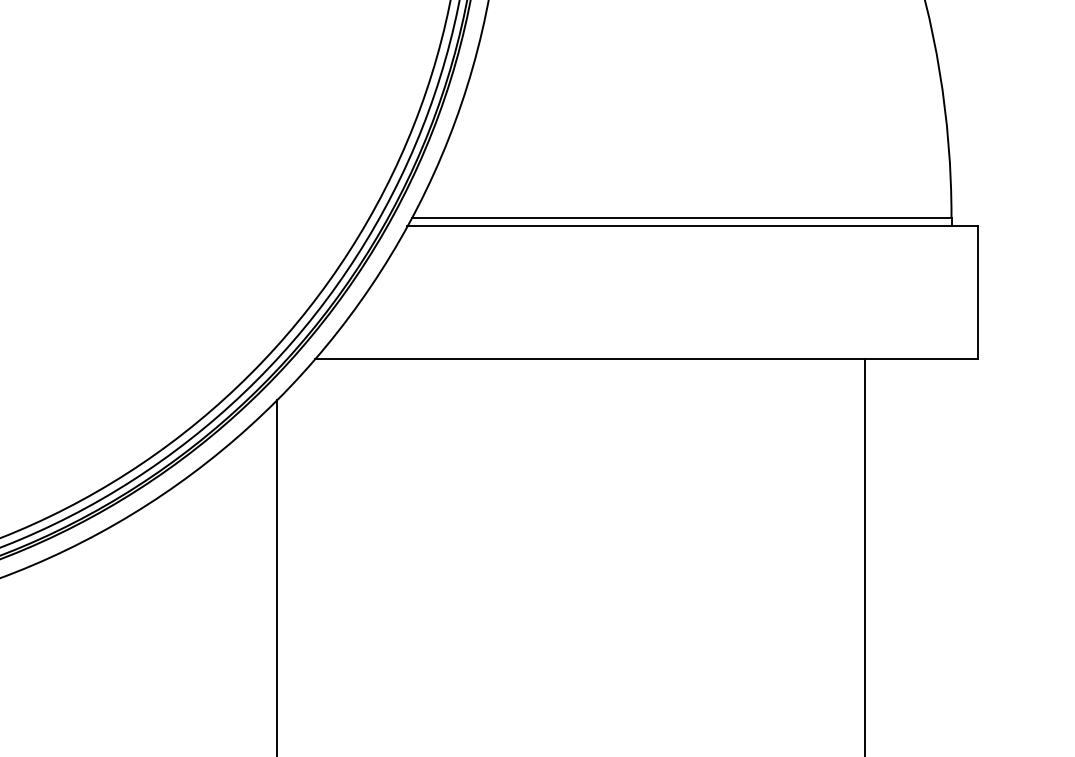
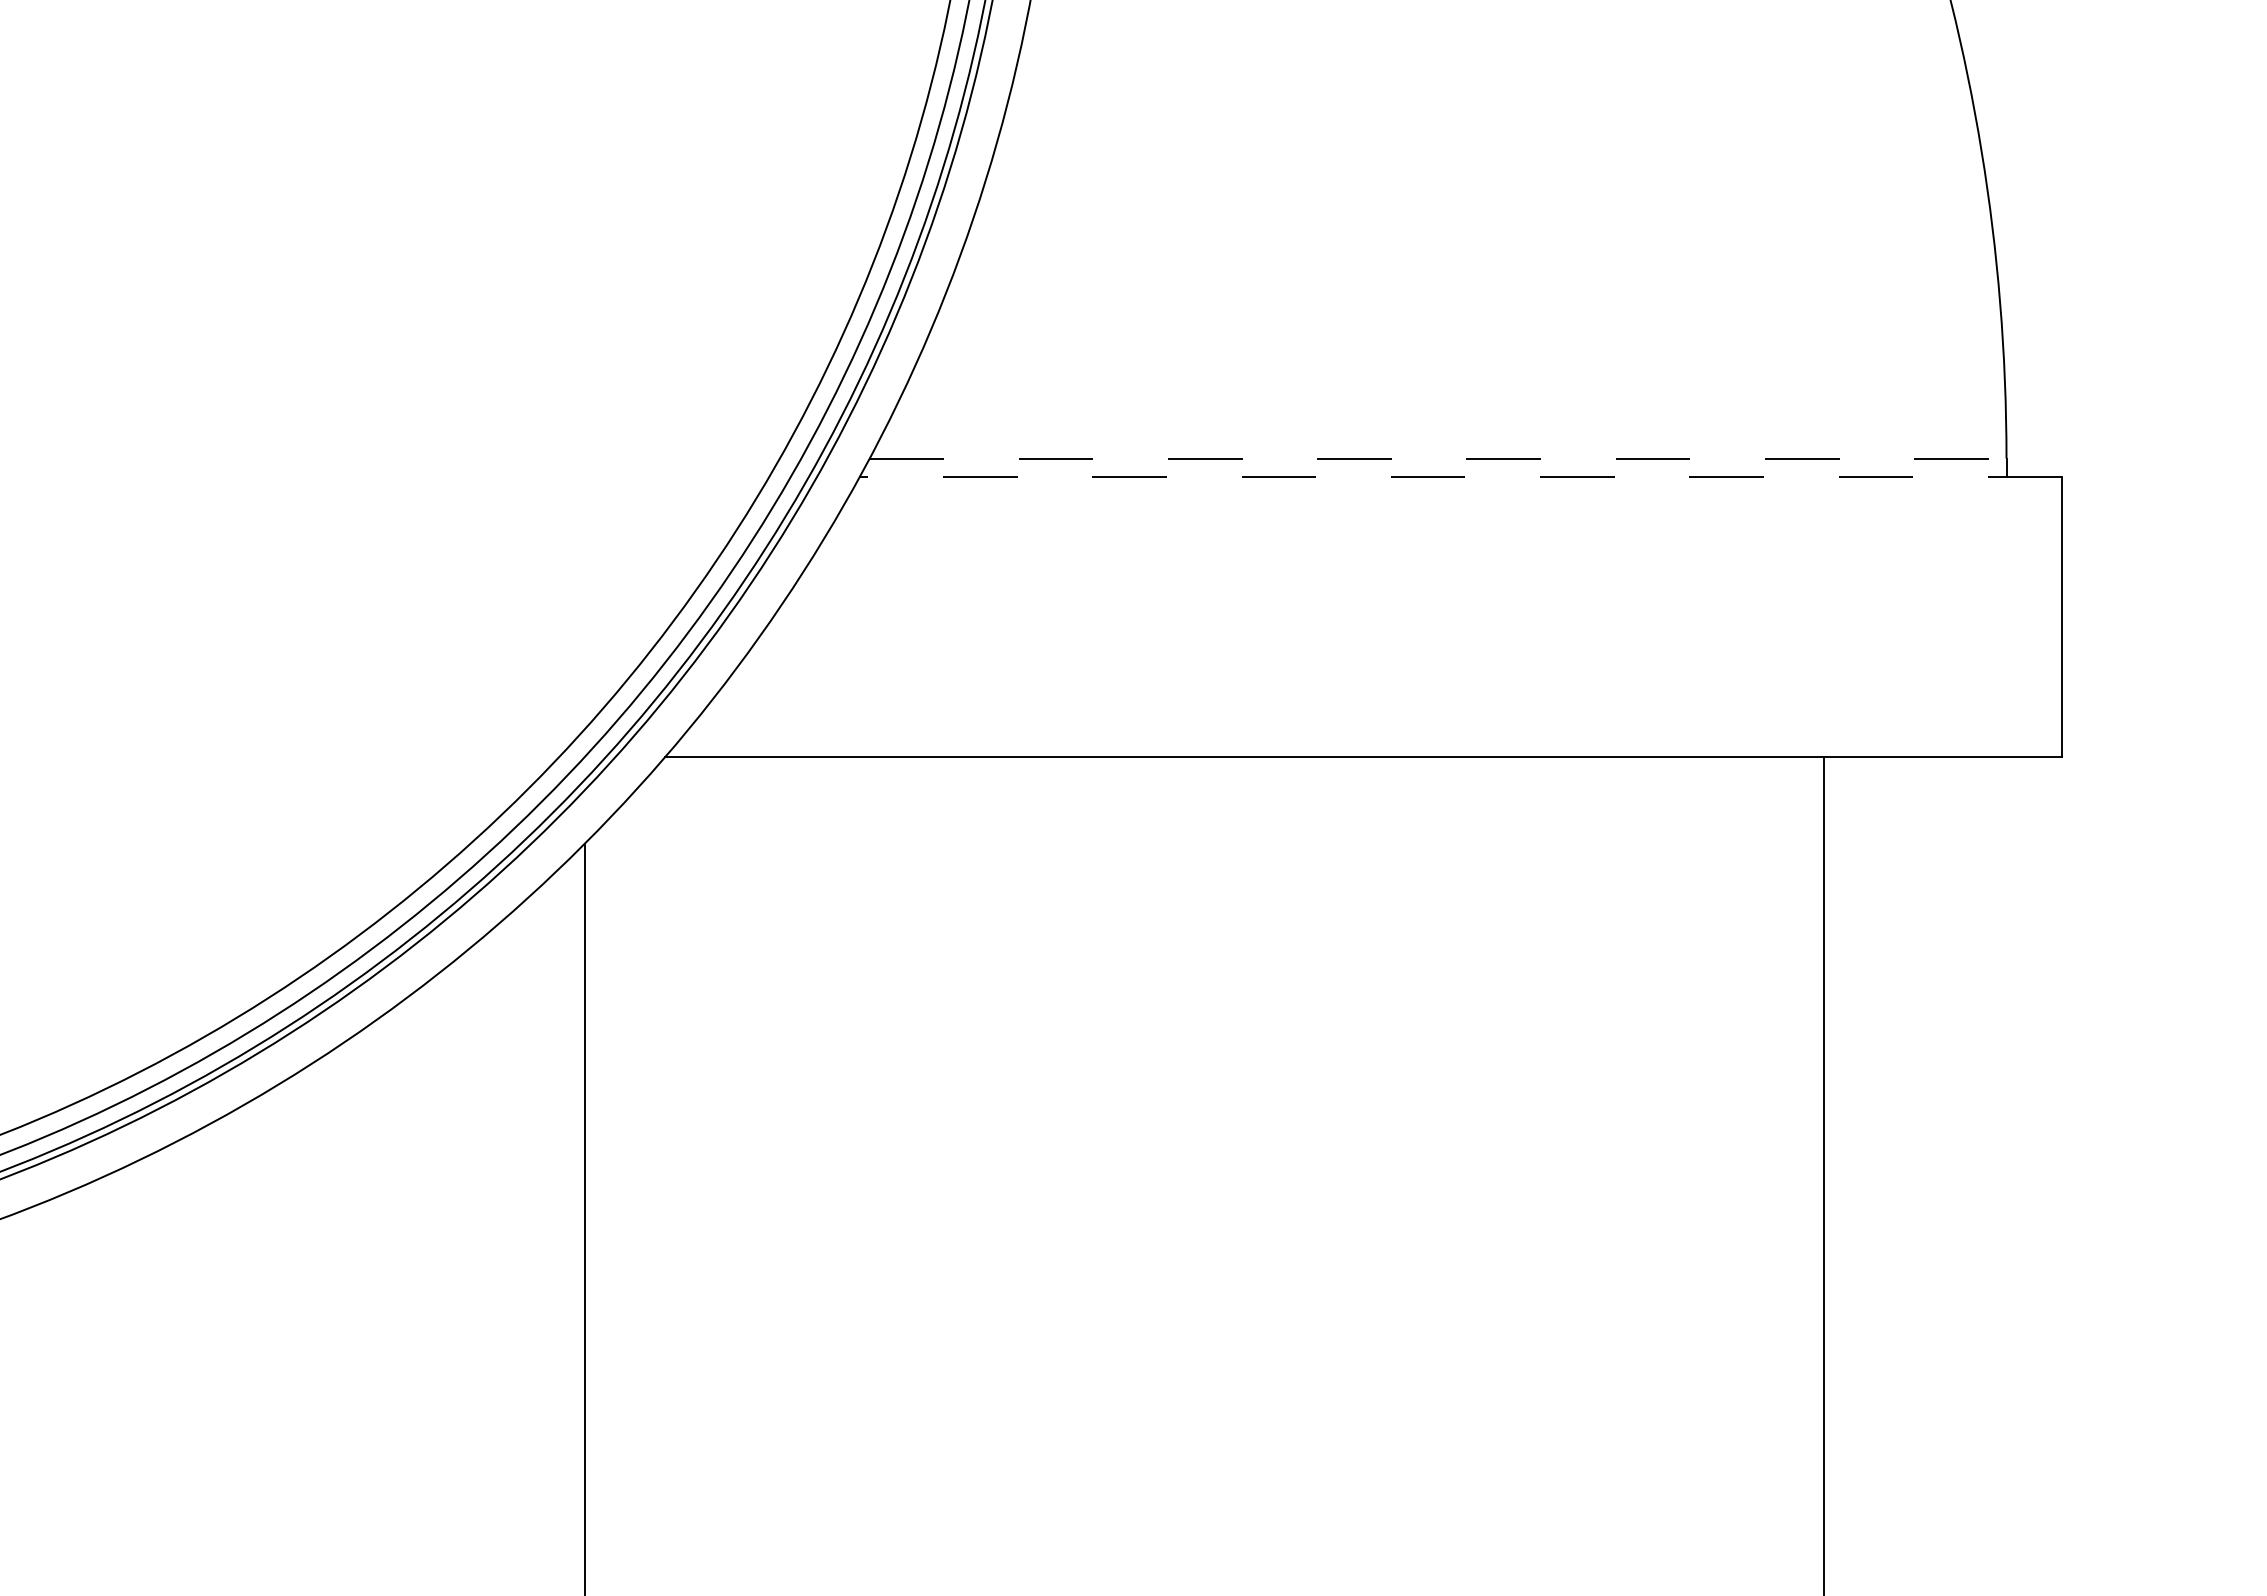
line: (681, 217) -> (1437, 458), solid -> dashed
line: (692, 226) -> (1460, 477), solid -> dashed

